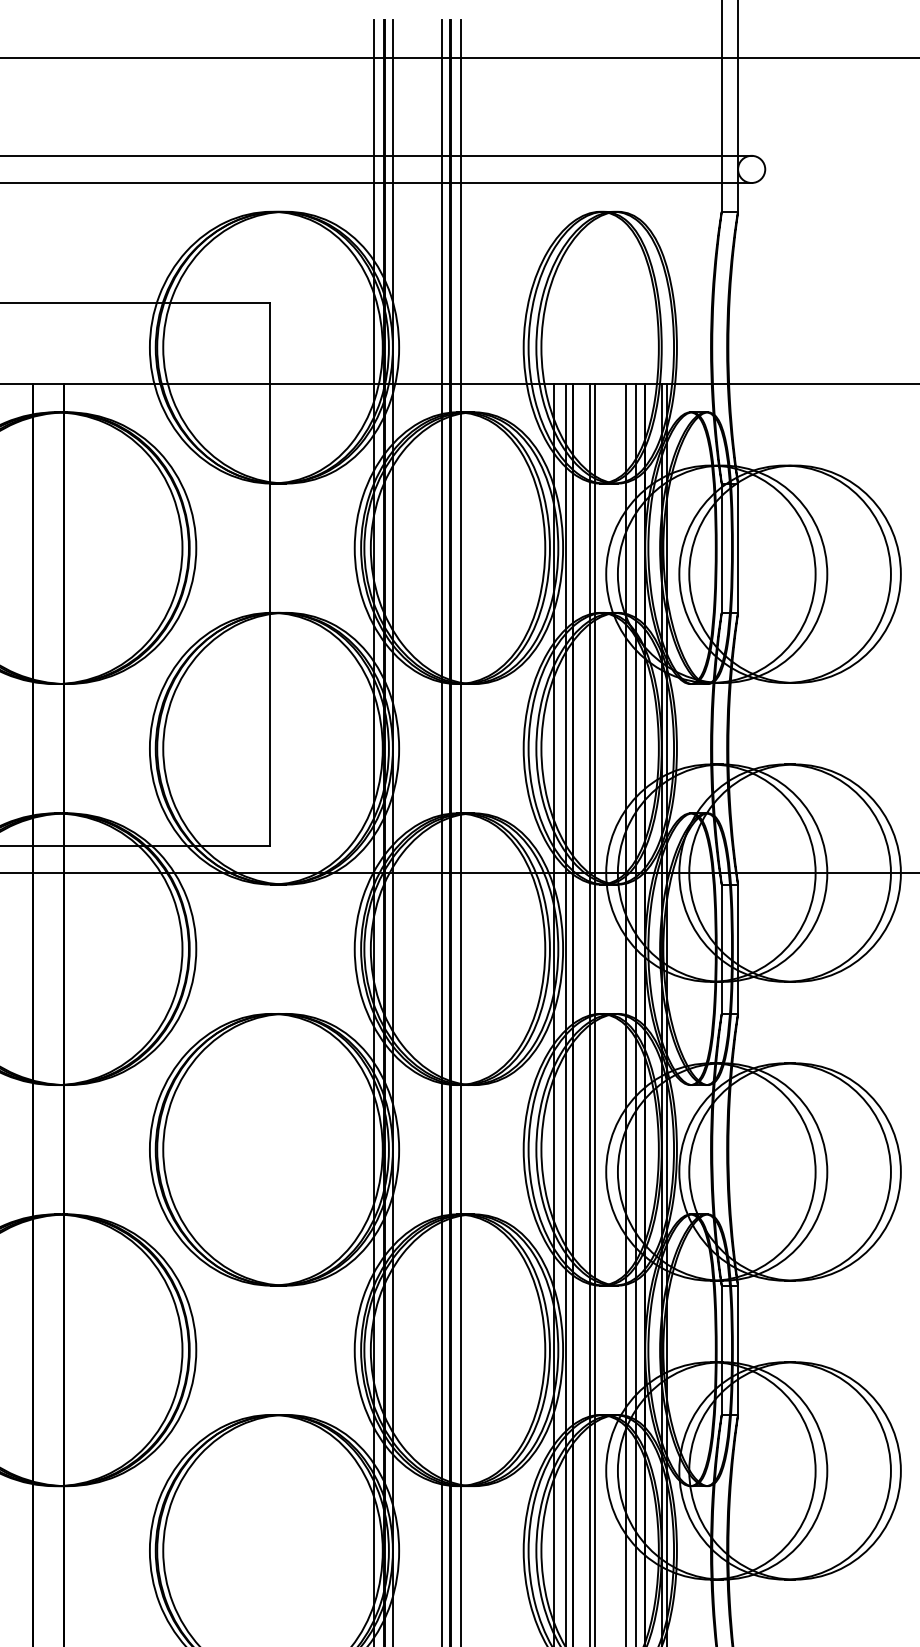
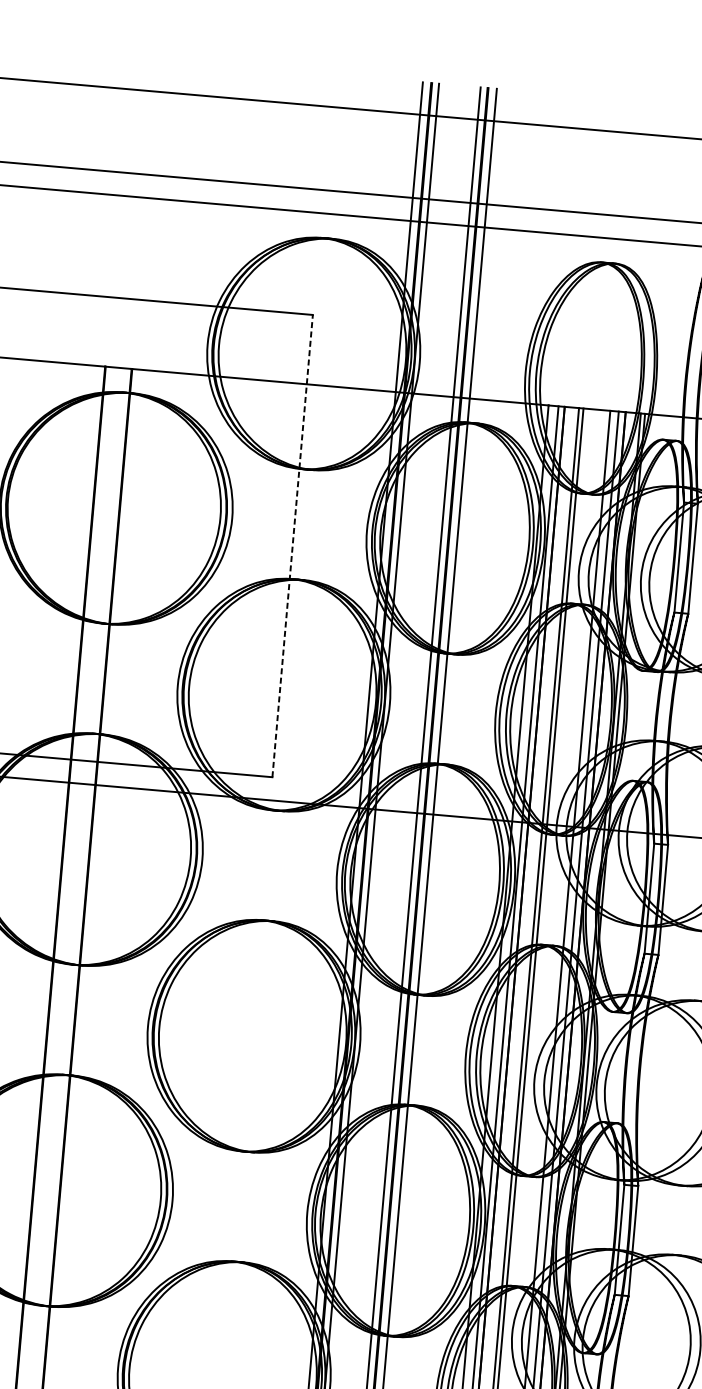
line: (269, 574) -> (292, 546), solid -> dashed

